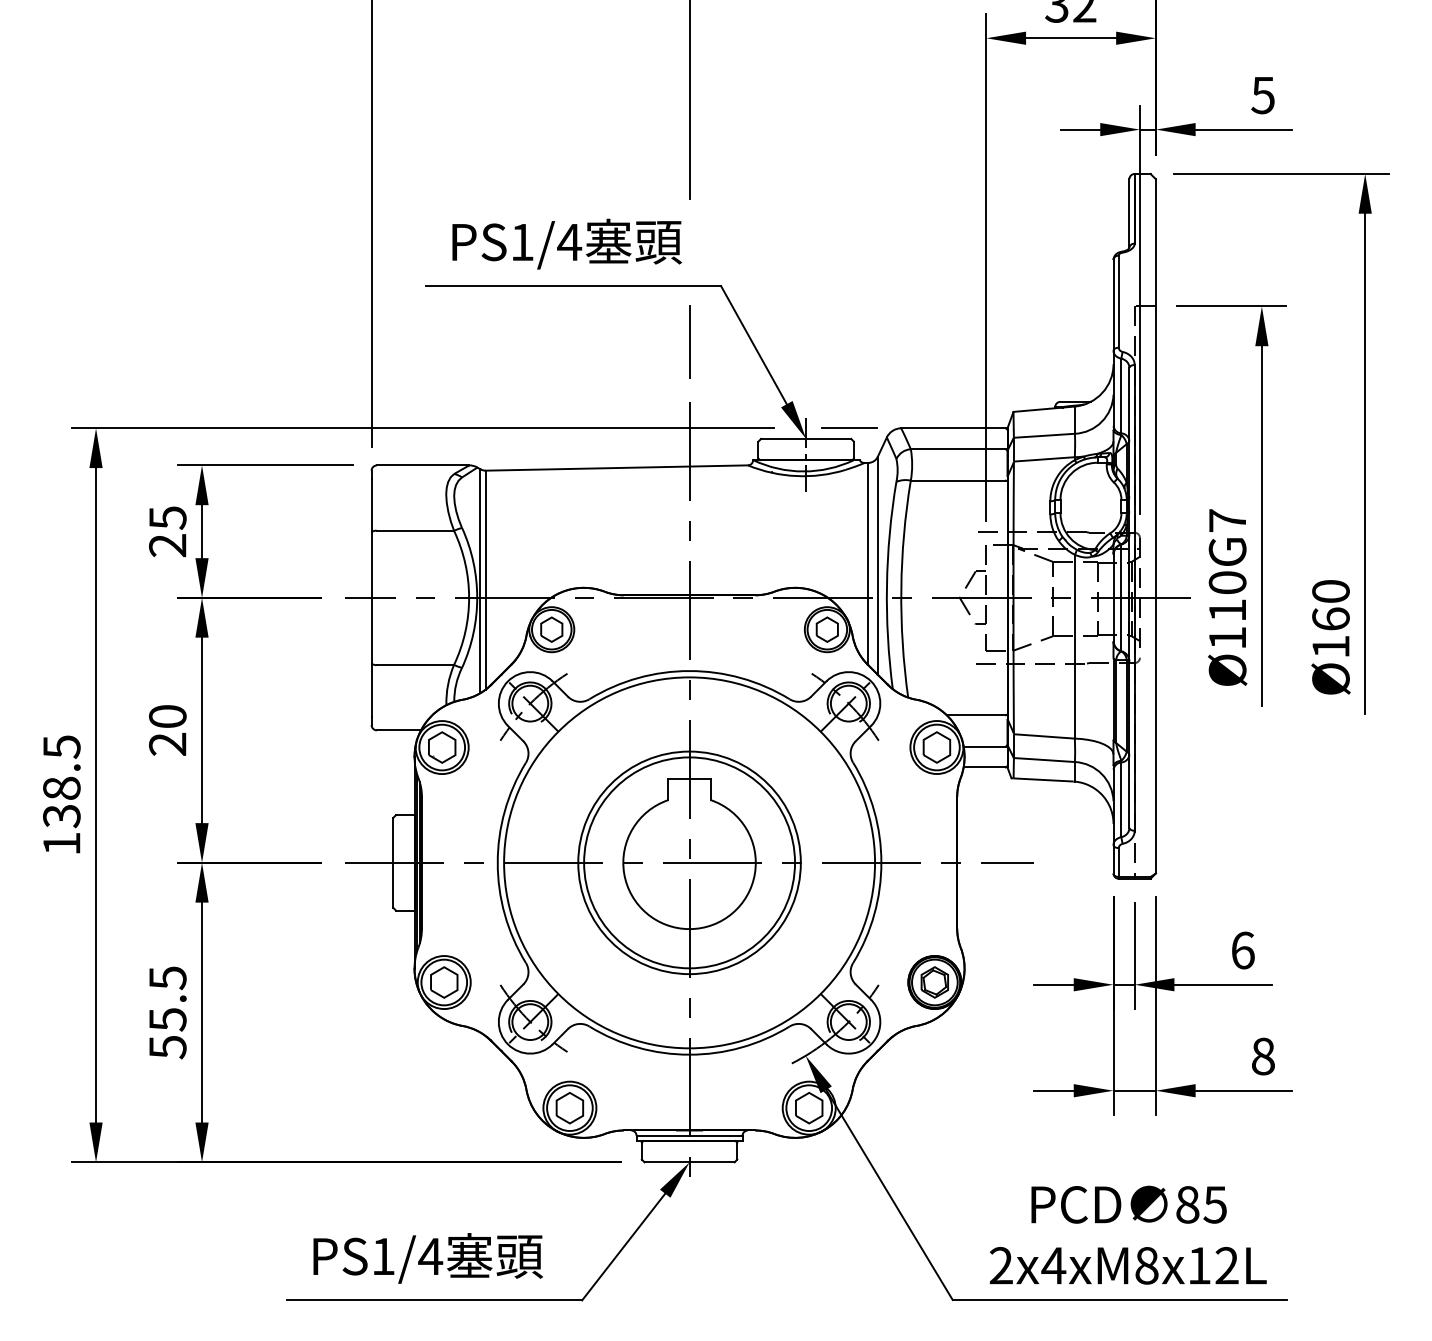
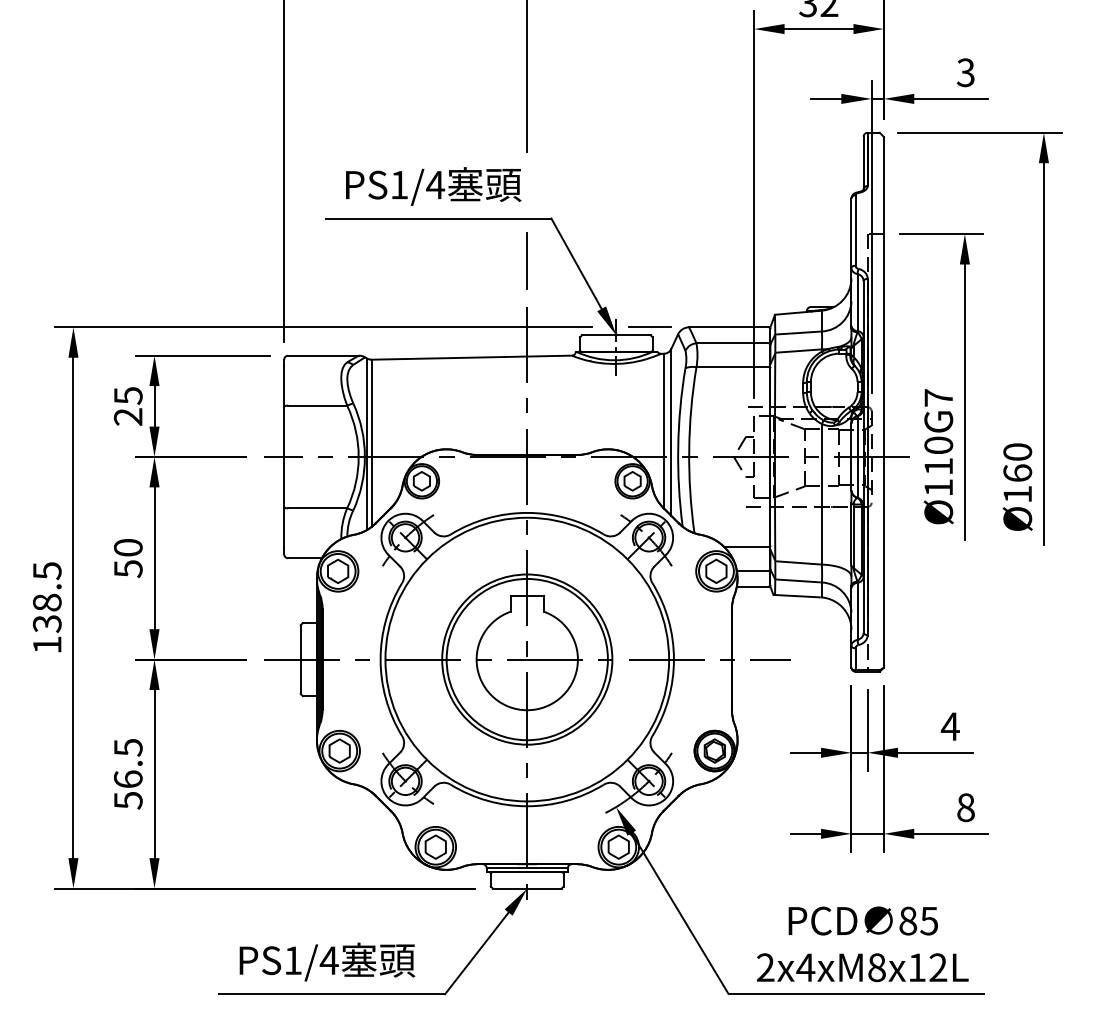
text: (1262, 95) -> (965, 72), 5 -> 3
text: (168, 745) -> (128, 569), 20 -> 50
text: (1241, 950) -> (949, 726), 6 -> 4
text: (166, 1019) -> (127, 779), 55.5 -> 56.5

